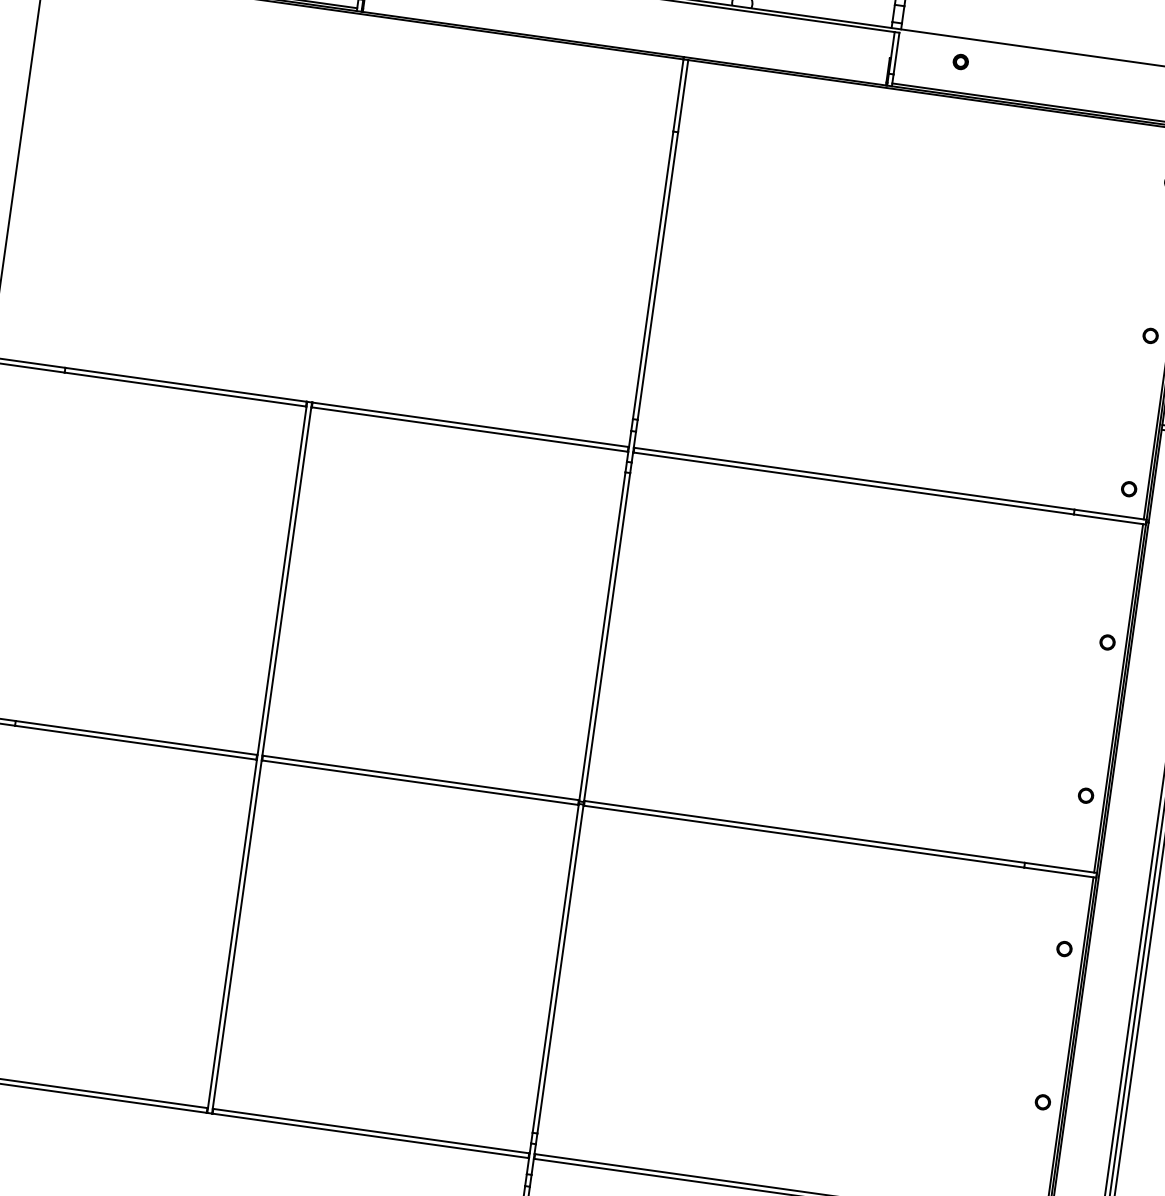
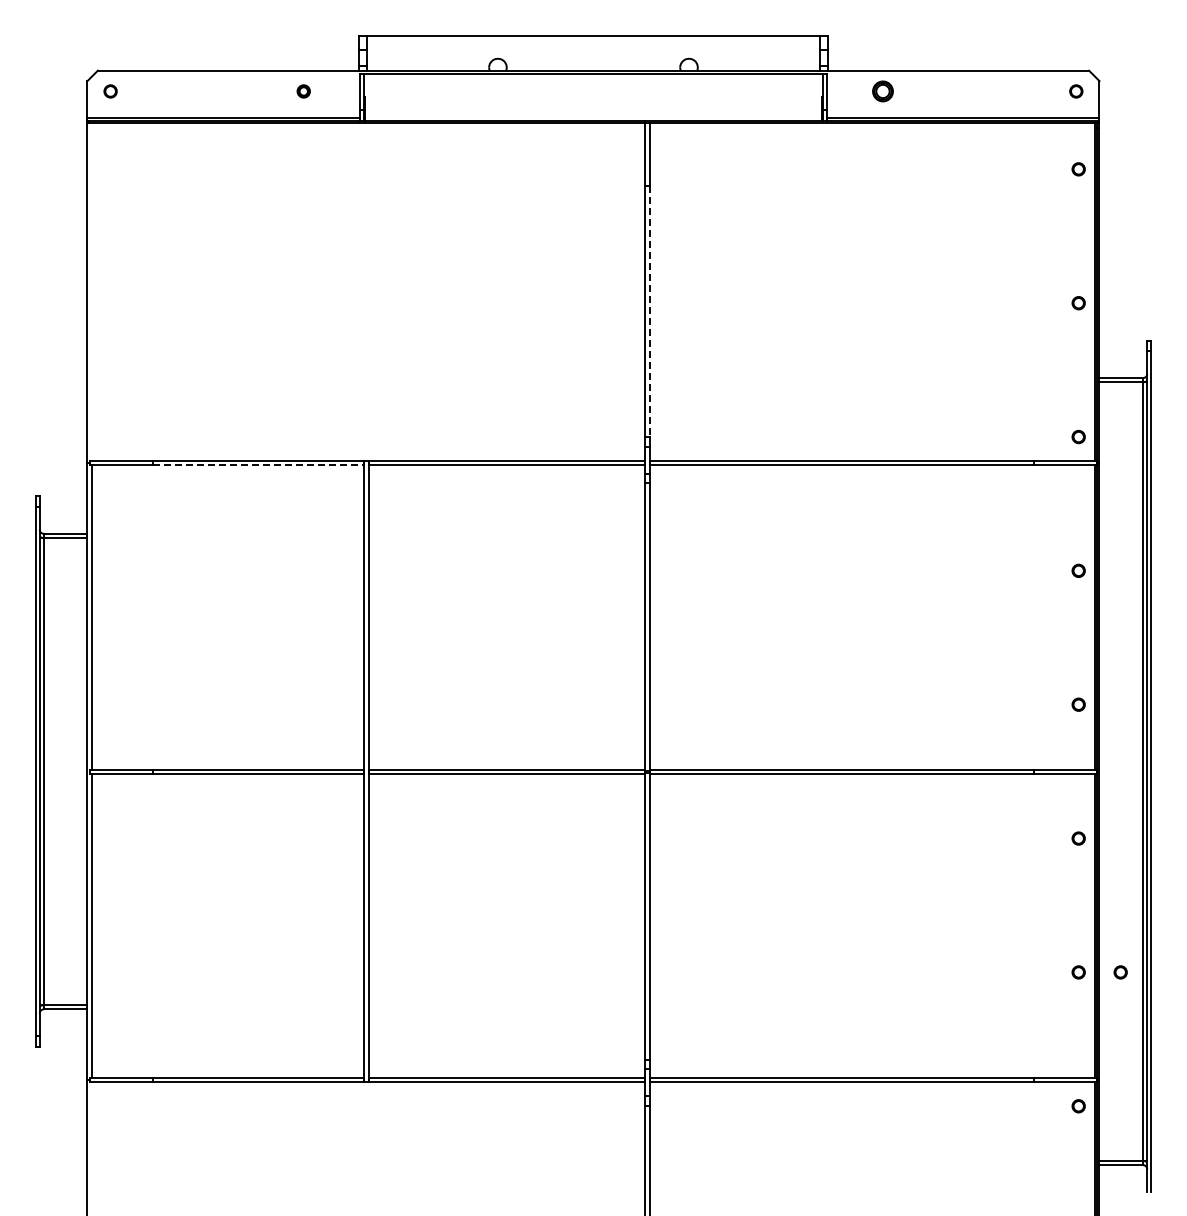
part: (961, 62) -> (883, 91), size x1.6
line: (657, 276) -> (649, 311), solid -> dashed
line: (186, 389) -> (259, 465), solid -> dashed
circle: (1090, 1109) -> (1120, 972), added

